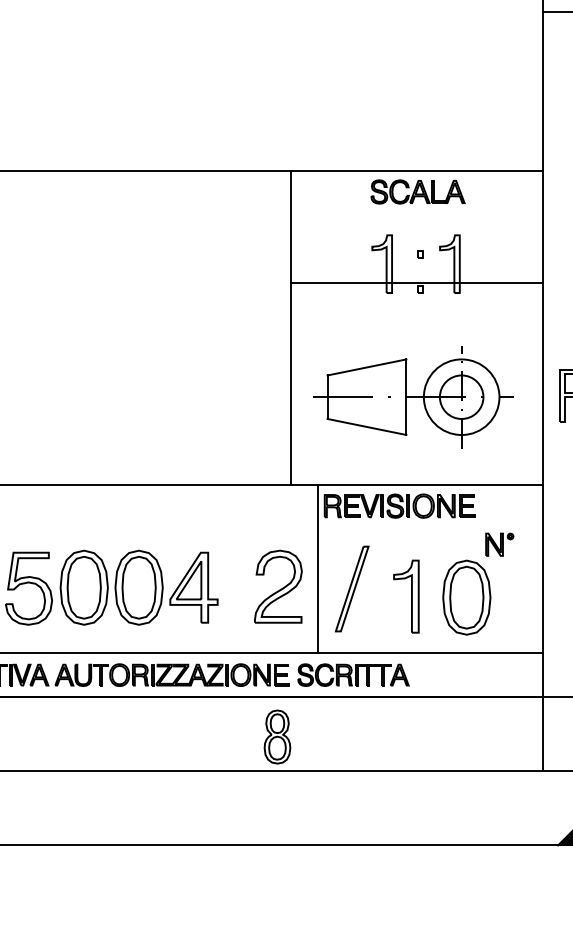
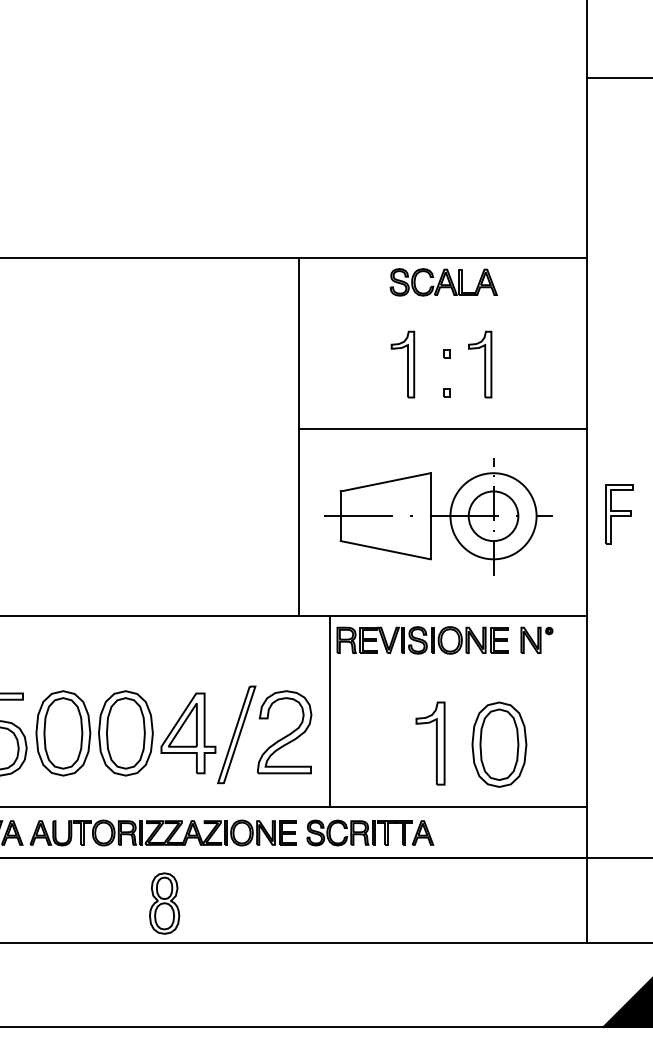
line: (416, 283) -> (442, 429), moved
part: (499, 543) -> (536, 639), moved
part: (351, 588) -> (236, 734), moved
part: (277, 736) -> (164, 903), moved

